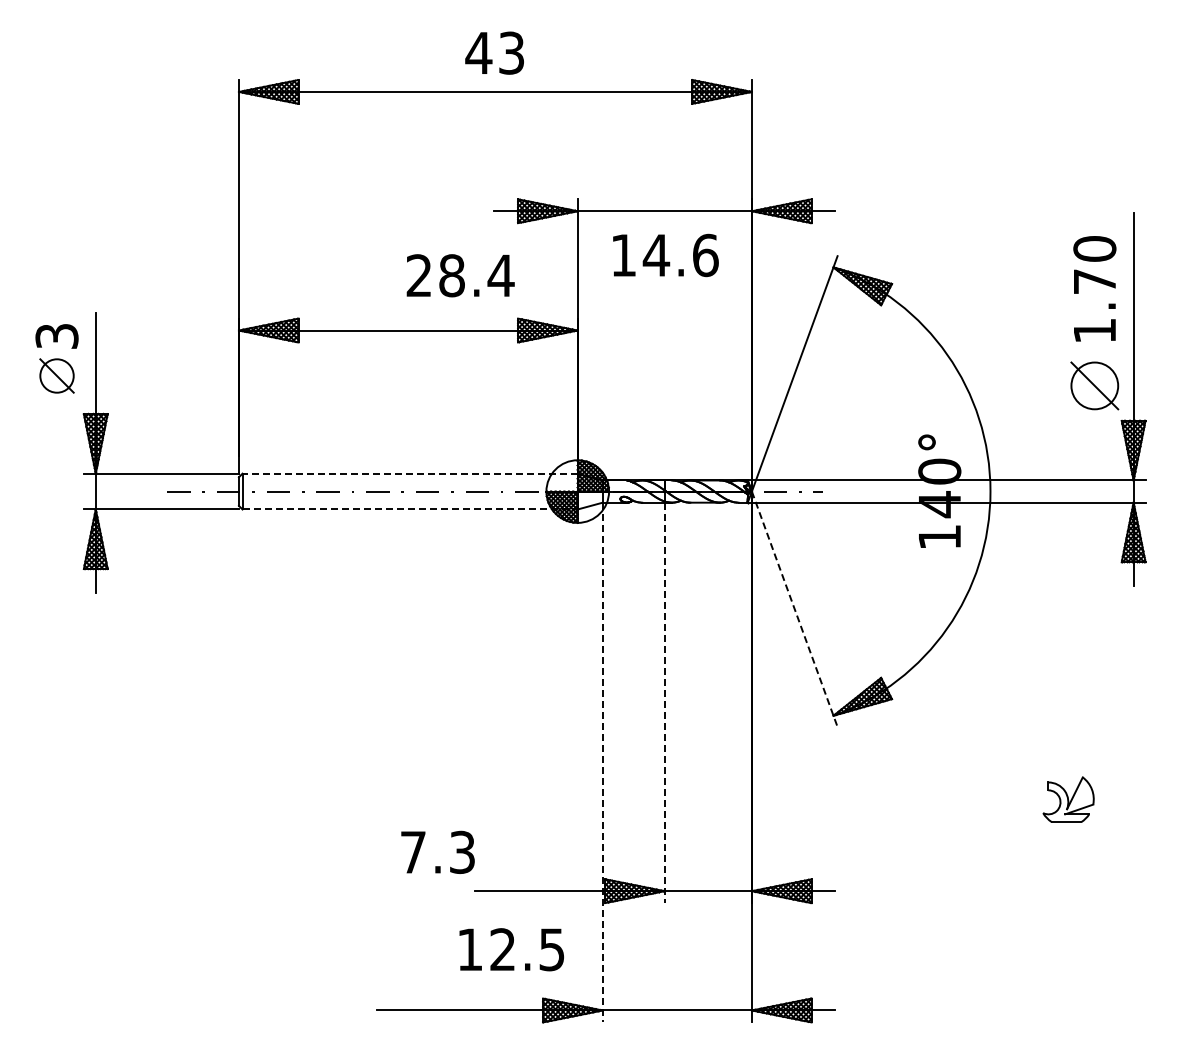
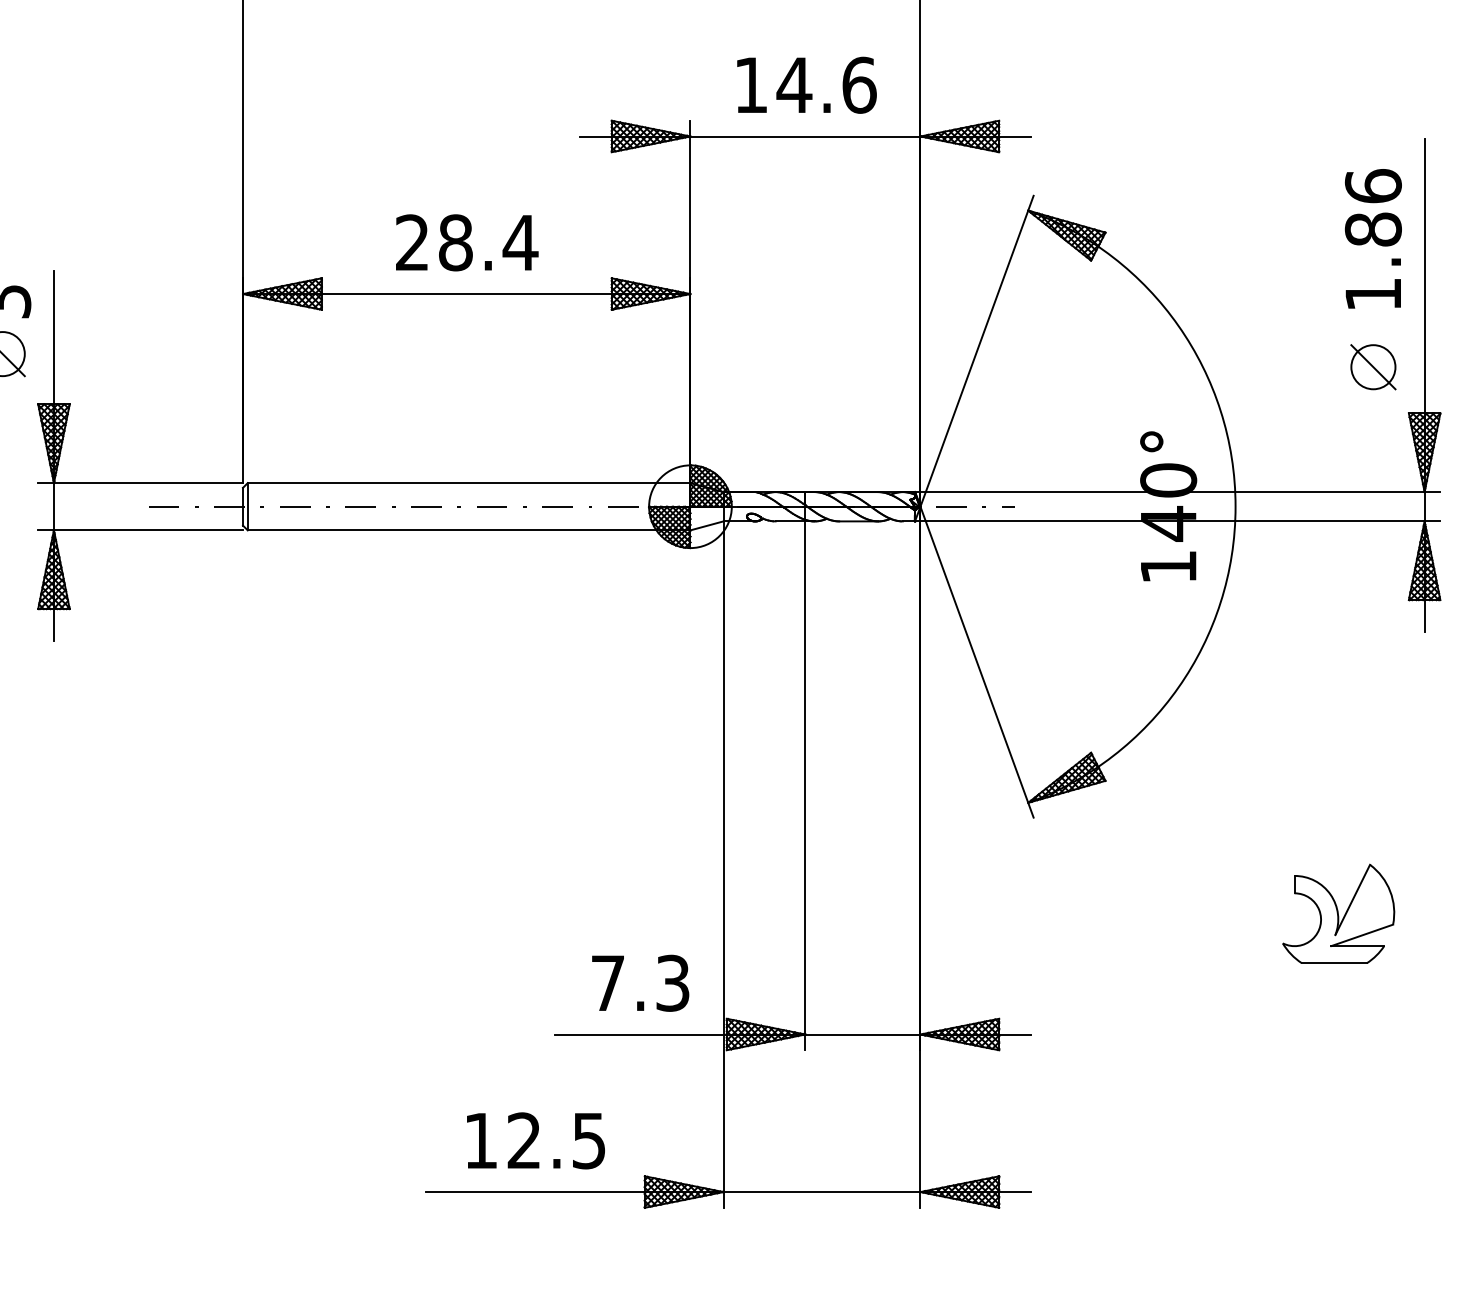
text: (665, 255) -> (806, 85), moved
text: (1094, 264) -> (1372, 206), 1.70 -> 1.86
text: (460, 275) -> (466, 242), moved
part: (1094, 385) -> (1372, 366), size x0.71
line: (410, 473) -> (469, 482), dashed -> solid
line: (410, 509) -> (469, 530), dashed -> solid
line: (794, 609) -> (976, 662), dashed -> solid
line: (664, 703) -> (805, 786), dashed -> solid
line: (602, 762) -> (723, 864), dashed -> solid
part: (1068, 799) -> (1338, 913), size x1.67
text: (437, 851) -> (639, 982), moved
text: (511, 949) -> (535, 1140), moved

